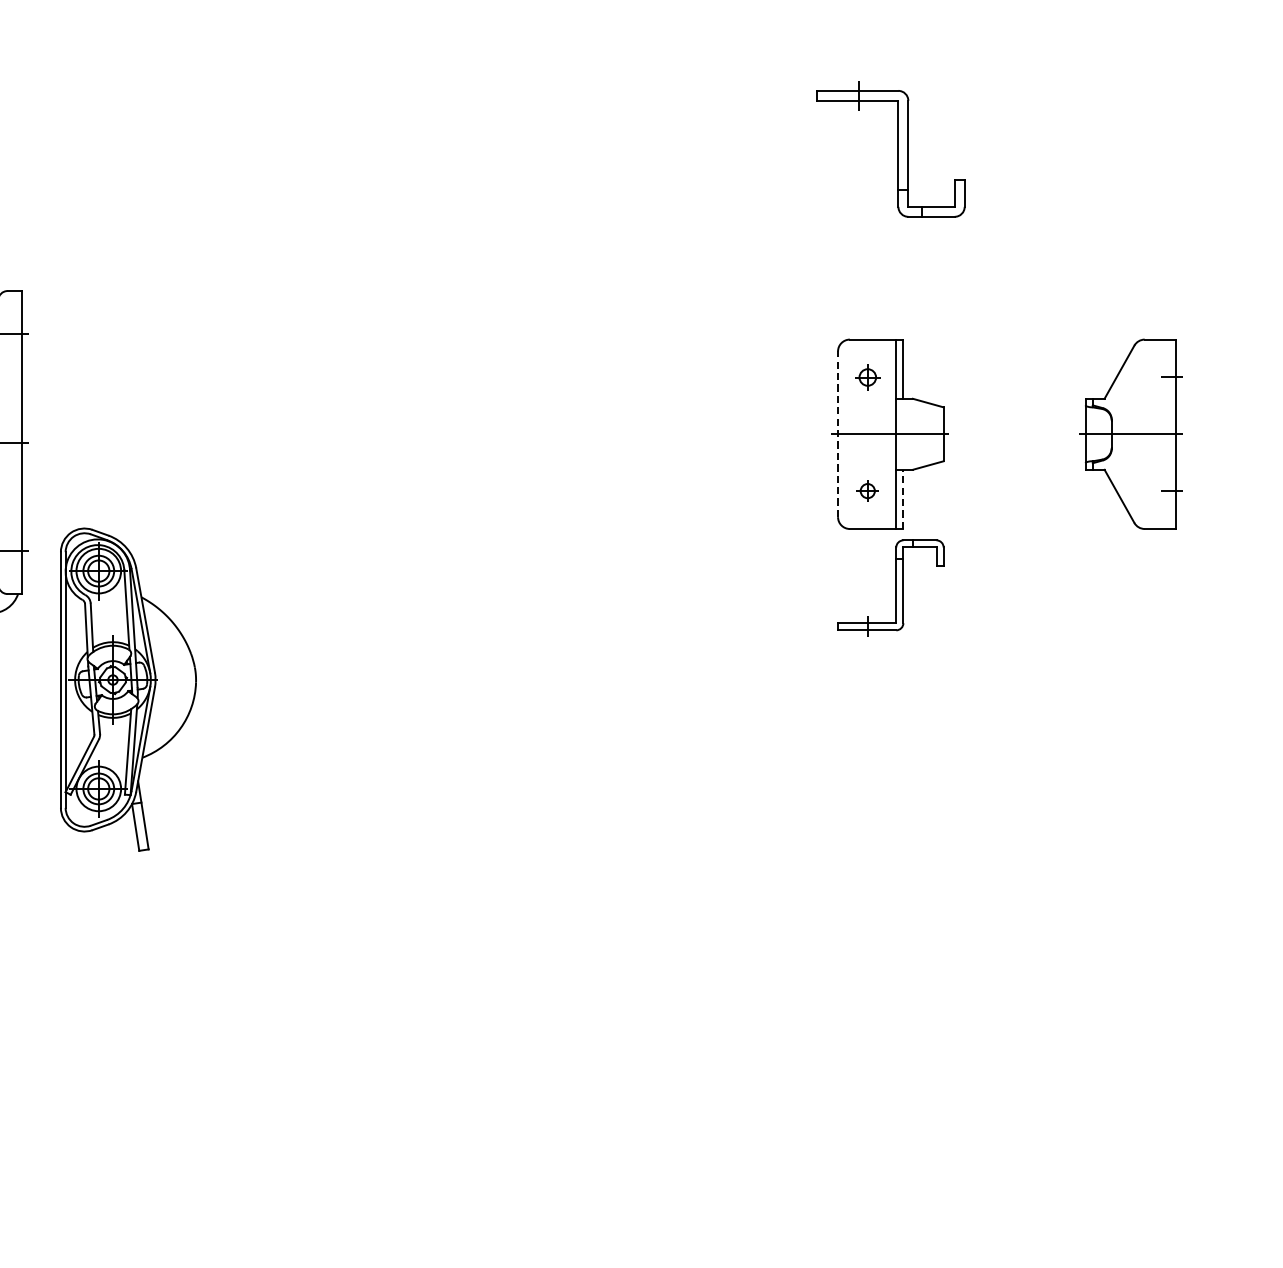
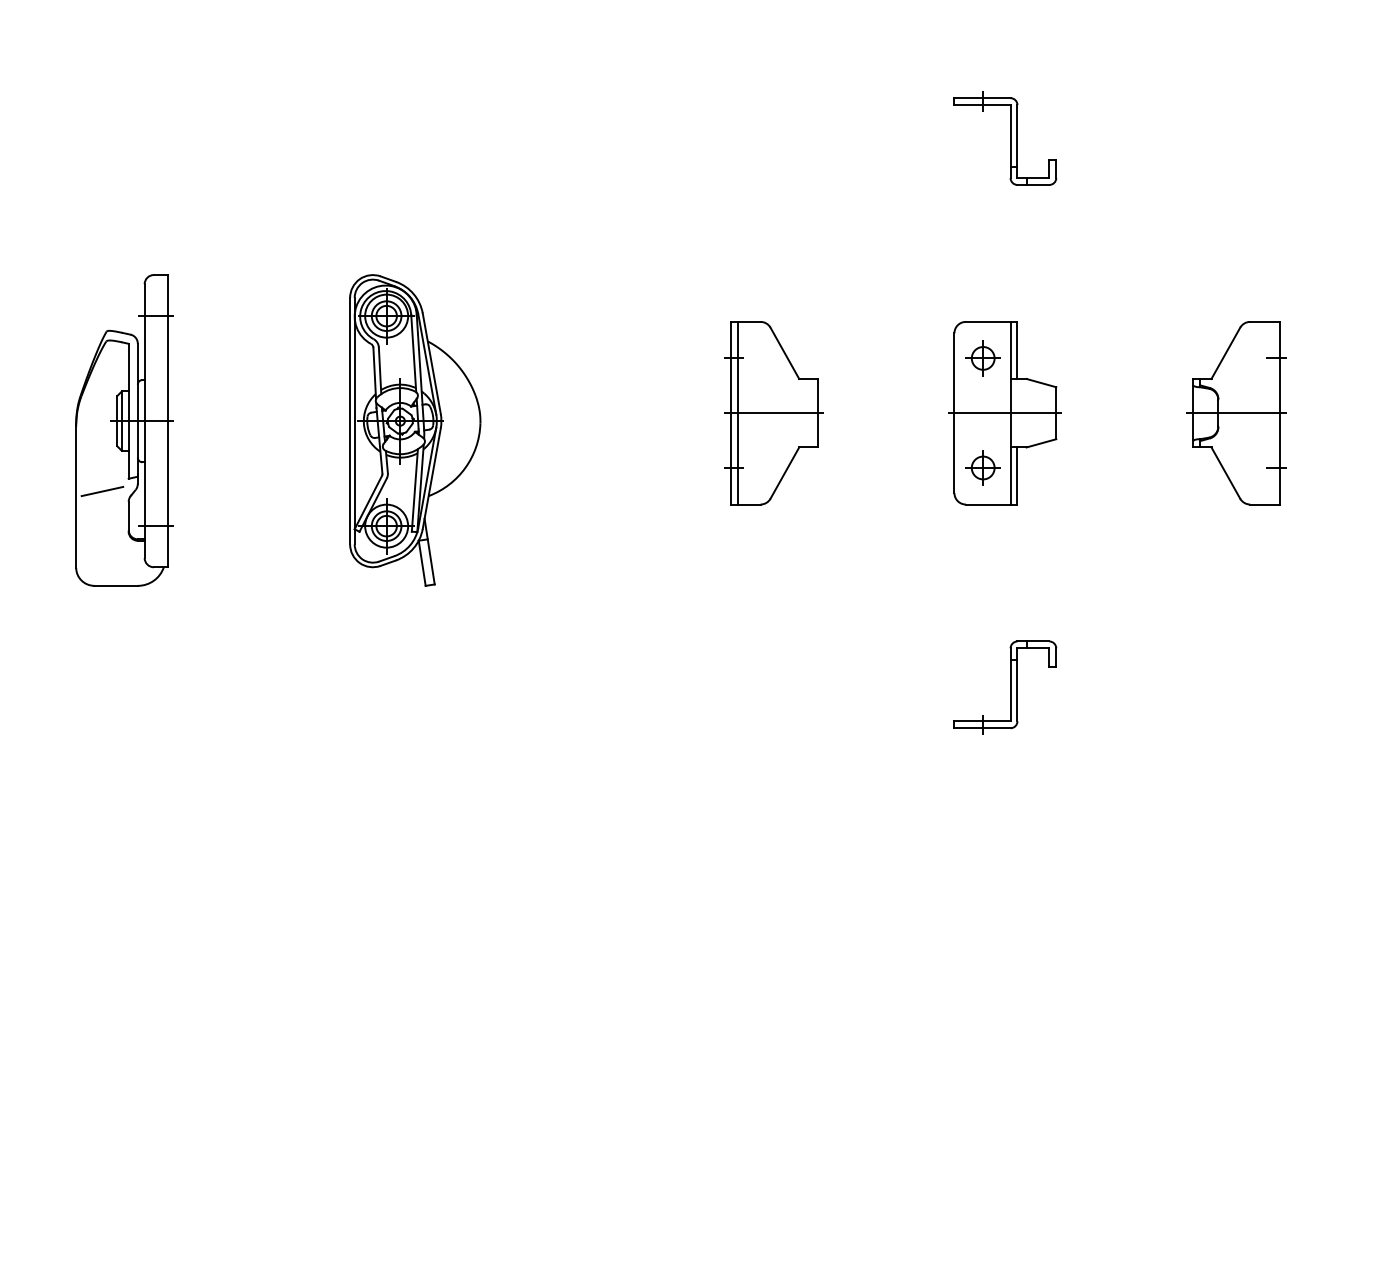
part: (890, 149) -> (1005, 138), size x0.71
part: (867, 377) -> (982, 358), size x1.43
part: (650, 434) -> (773, 413), added
line: (838, 434) -> (954, 413), dashed -> solid
part: (867, 490) -> (982, 467), size x1.67
line: (903, 498) -> (1017, 475), dashed -> solid
part: (890, 588) -> (1005, 687), moved
part: (128, 689) -> (415, 430), moved

